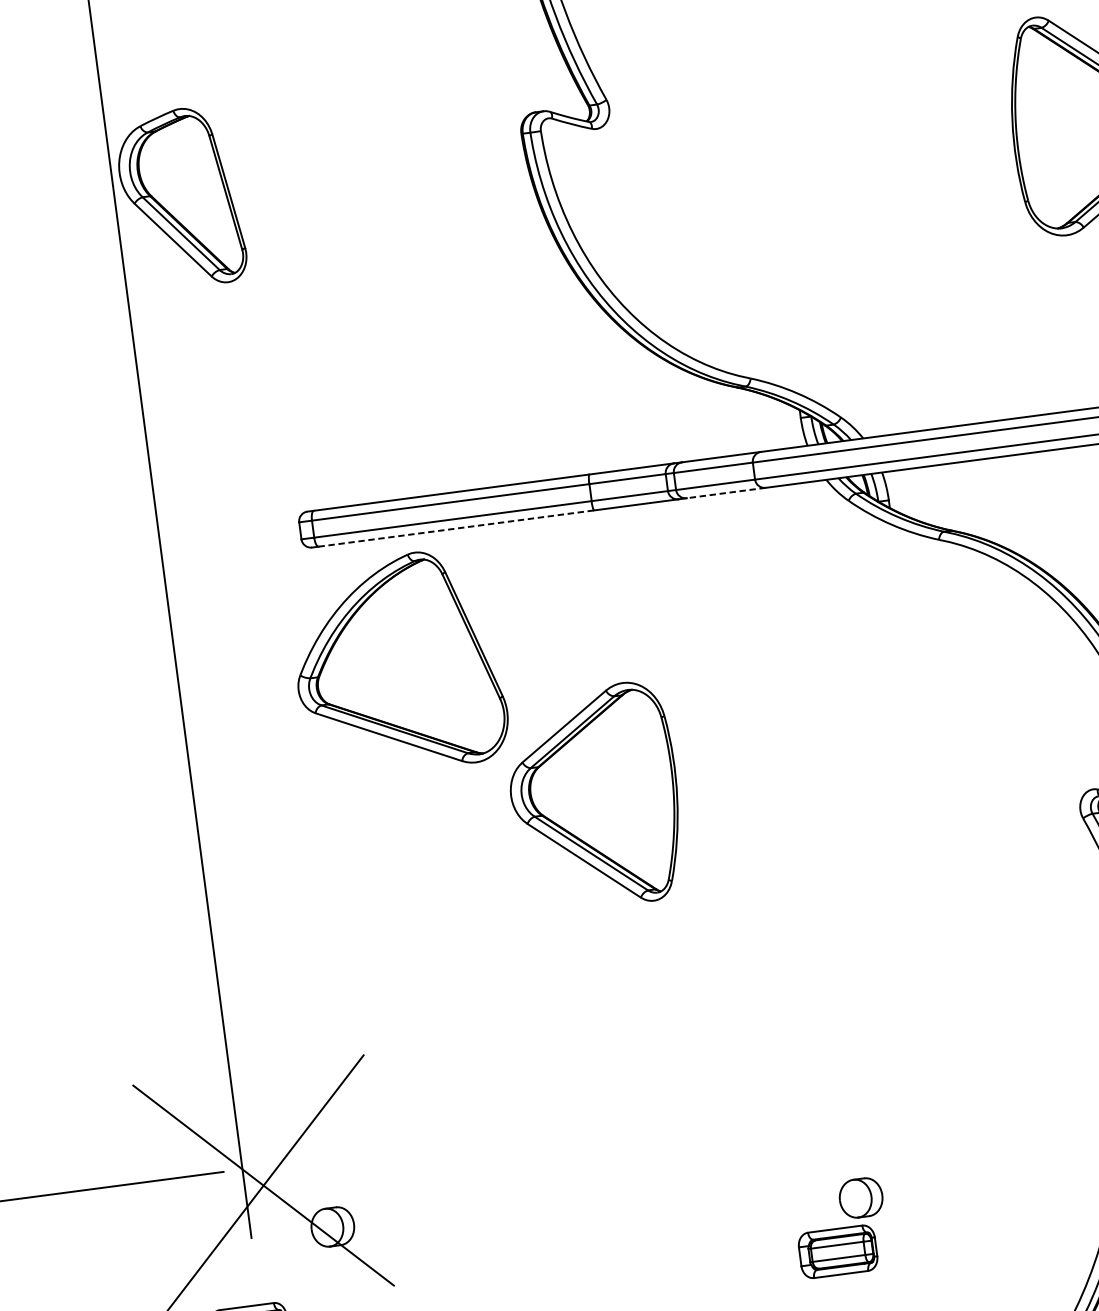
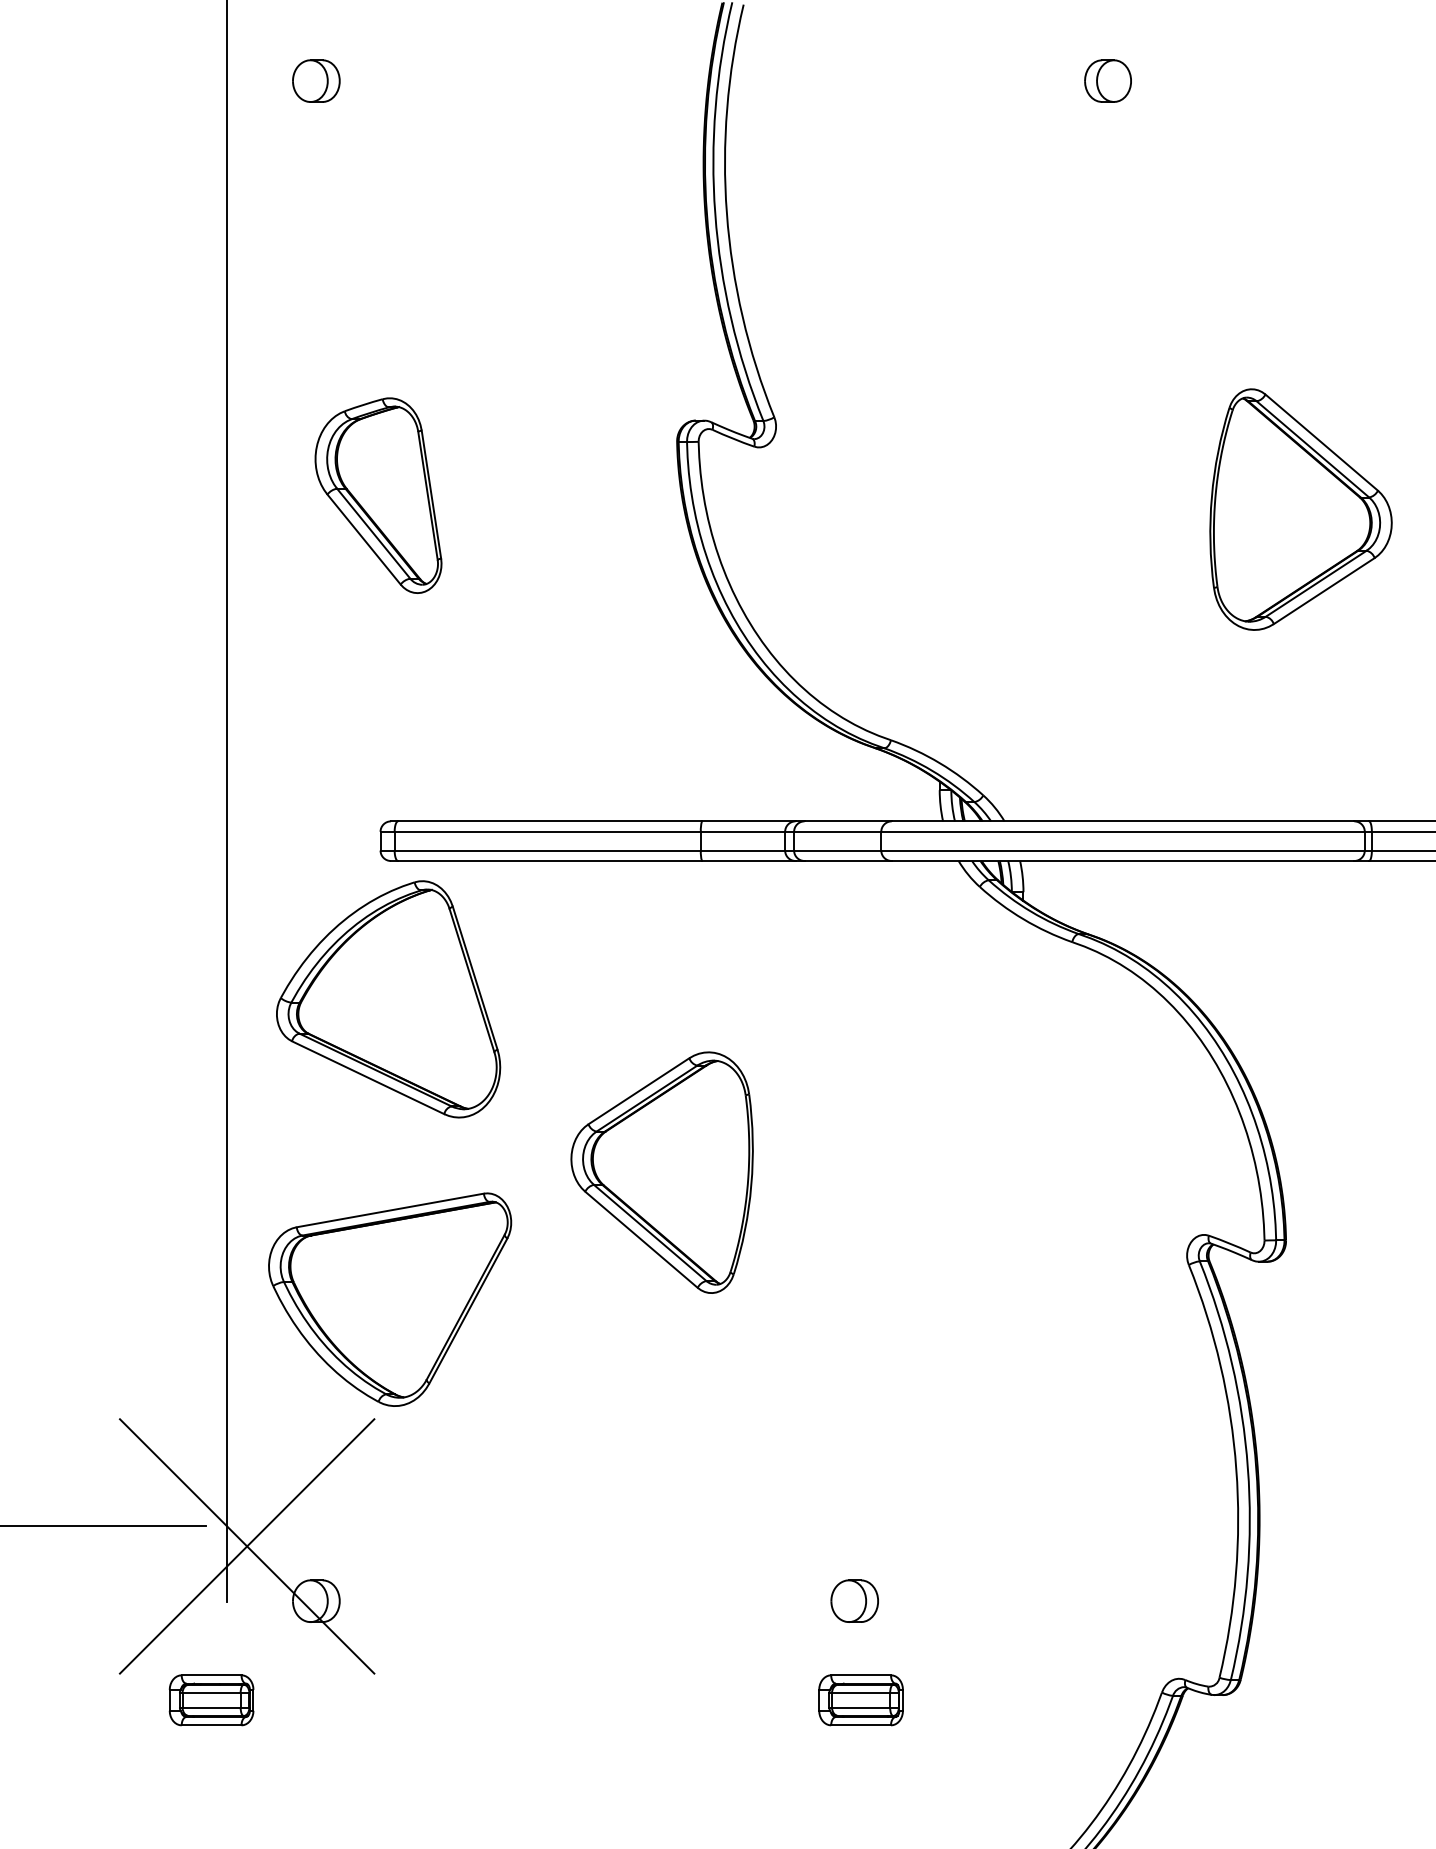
part: (180, 198) -> (378, 495), moved
line: (726, 493) -> (848, 861), dashed -> solid
line: (456, 528) -> (550, 861), dashed -> solid
part: (397, 663) -> (388, 999), moved
part: (364, 944) -> (390, 1299), added
part: (860, 1197) -> (854, 1600), moved

